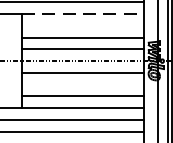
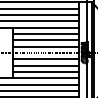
line: (83, 13) -> (46, 27), dashed -> solid
line: (83, 24) -> (46, 33), added
line: (83, 84) -> (46, 65), added

